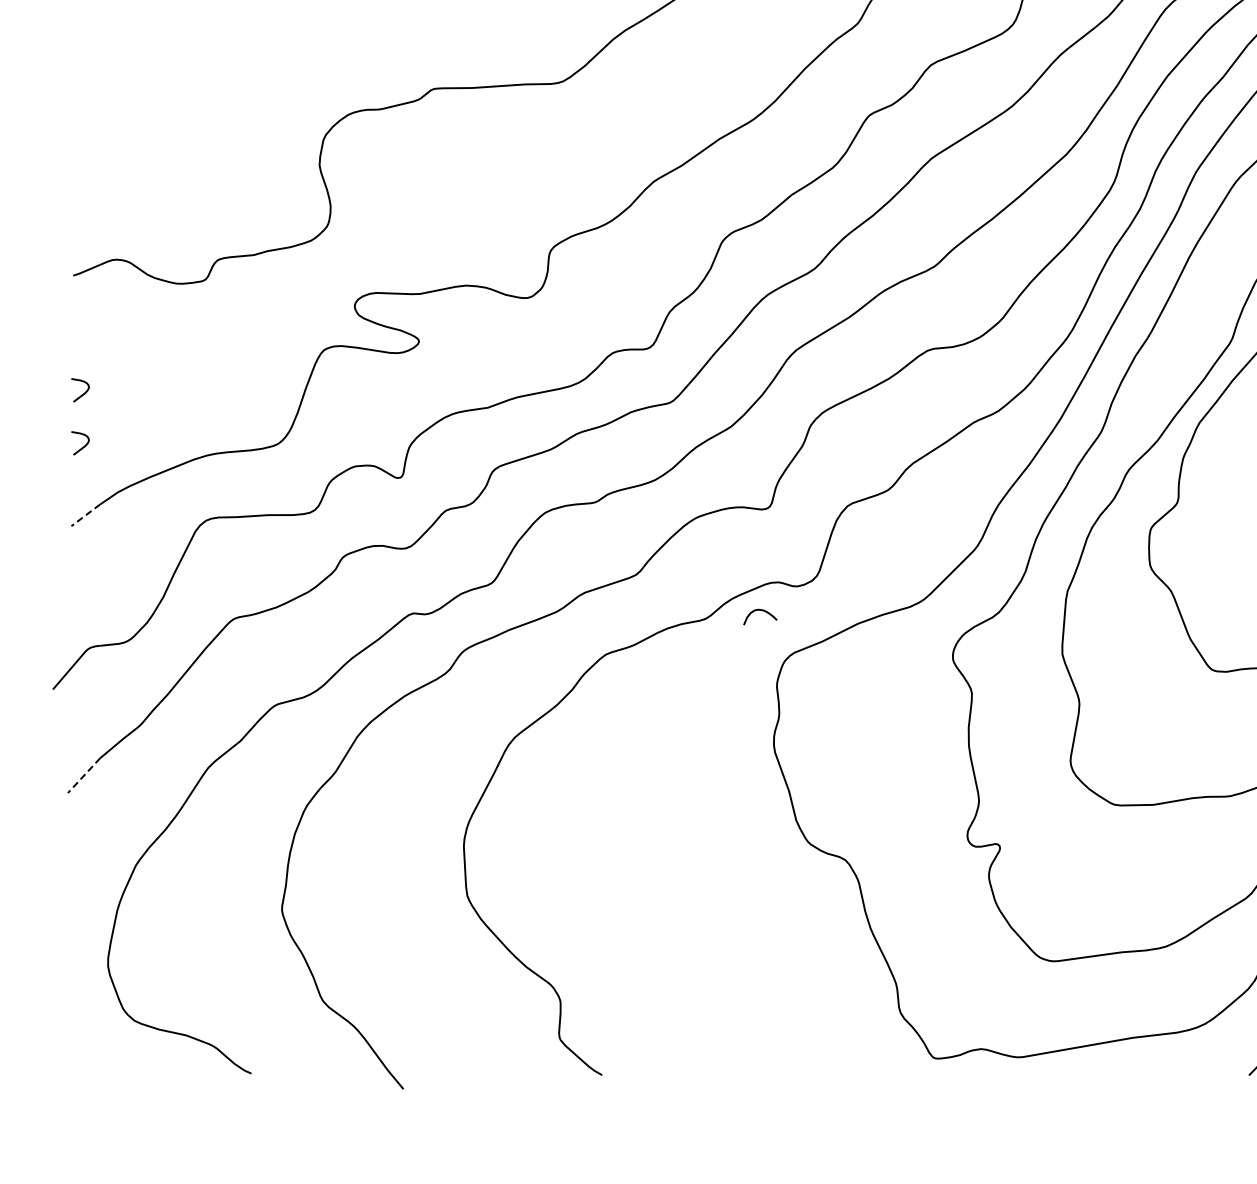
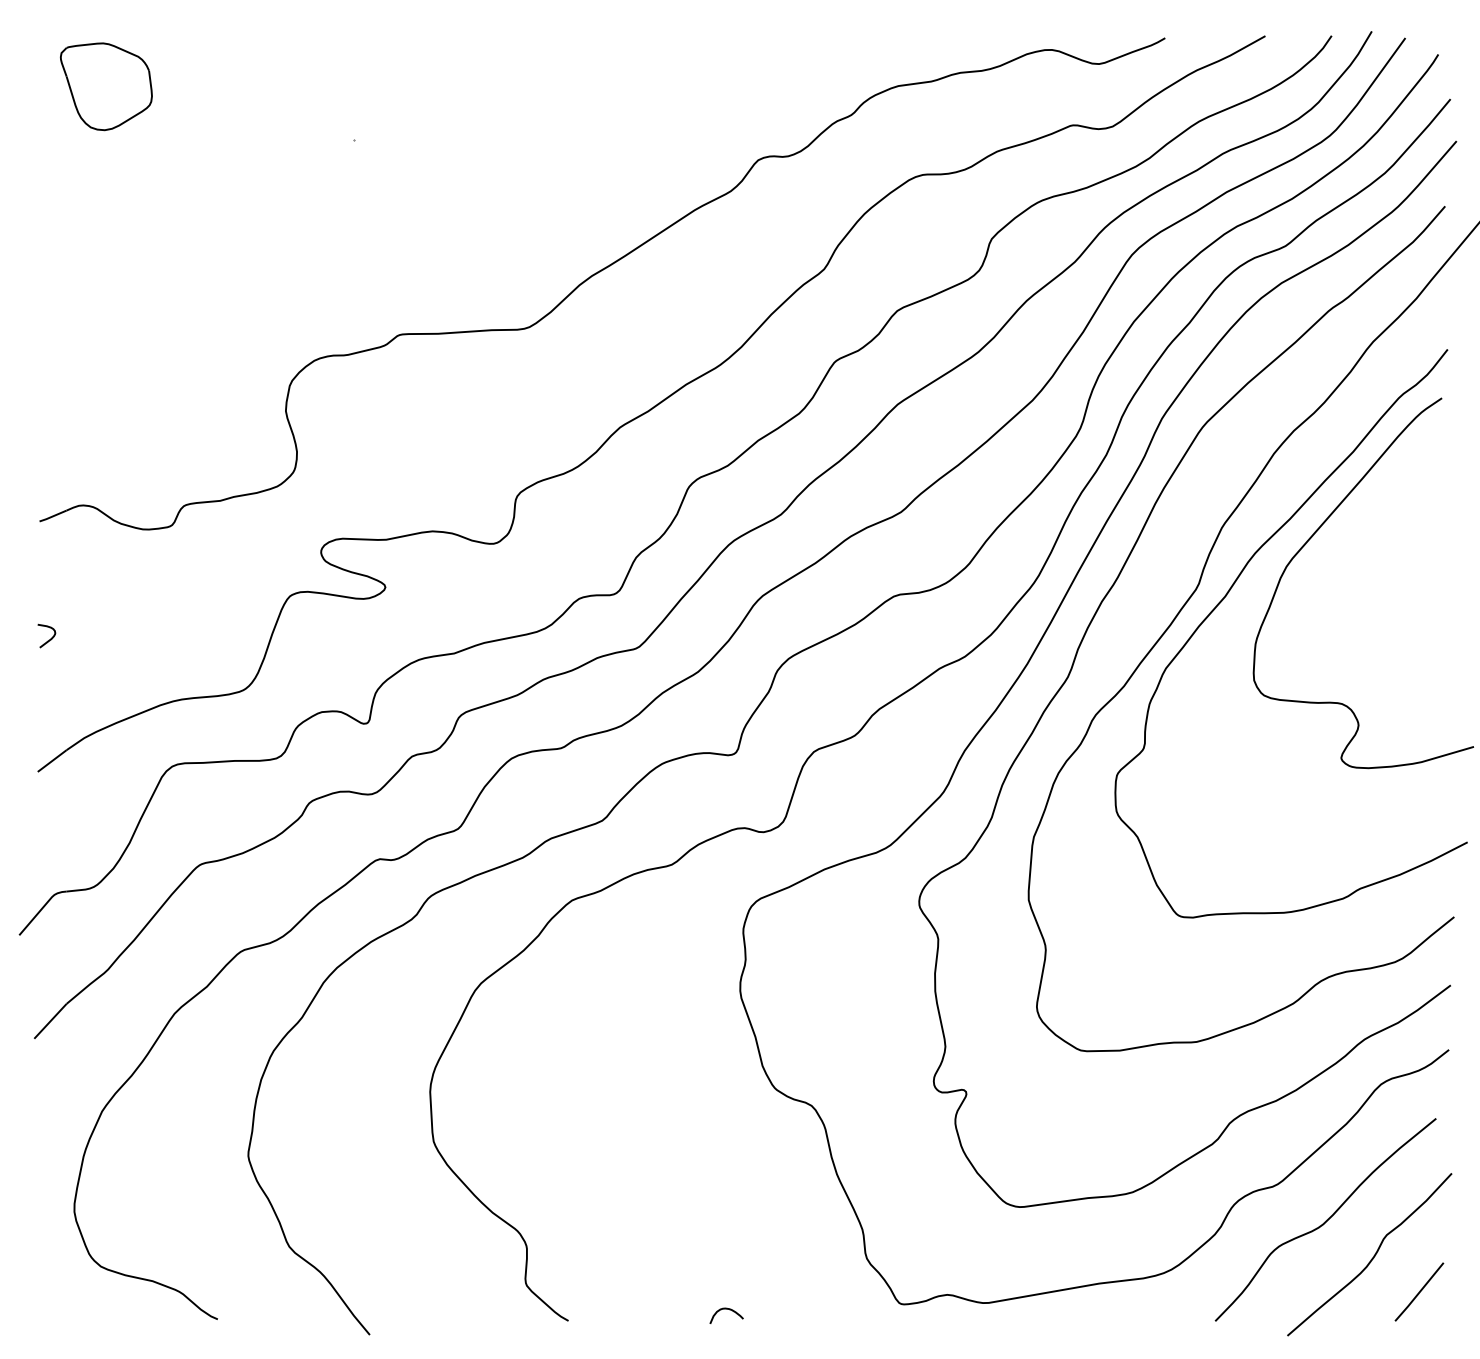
curve: (84, 445) -> (50, 691), removed
line: (85, 515) -> (51, 761), dashed -> solid
curve: (763, 611) -> (729, 1310), moved
line: (84, 775) -> (50, 1021), dashed -> solid

